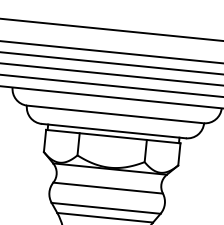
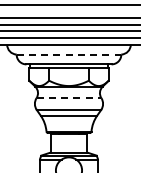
line: (116, 114) -> (69, 54), solid -> dashed
line: (108, 188) -> (69, 98), solid -> dashed

